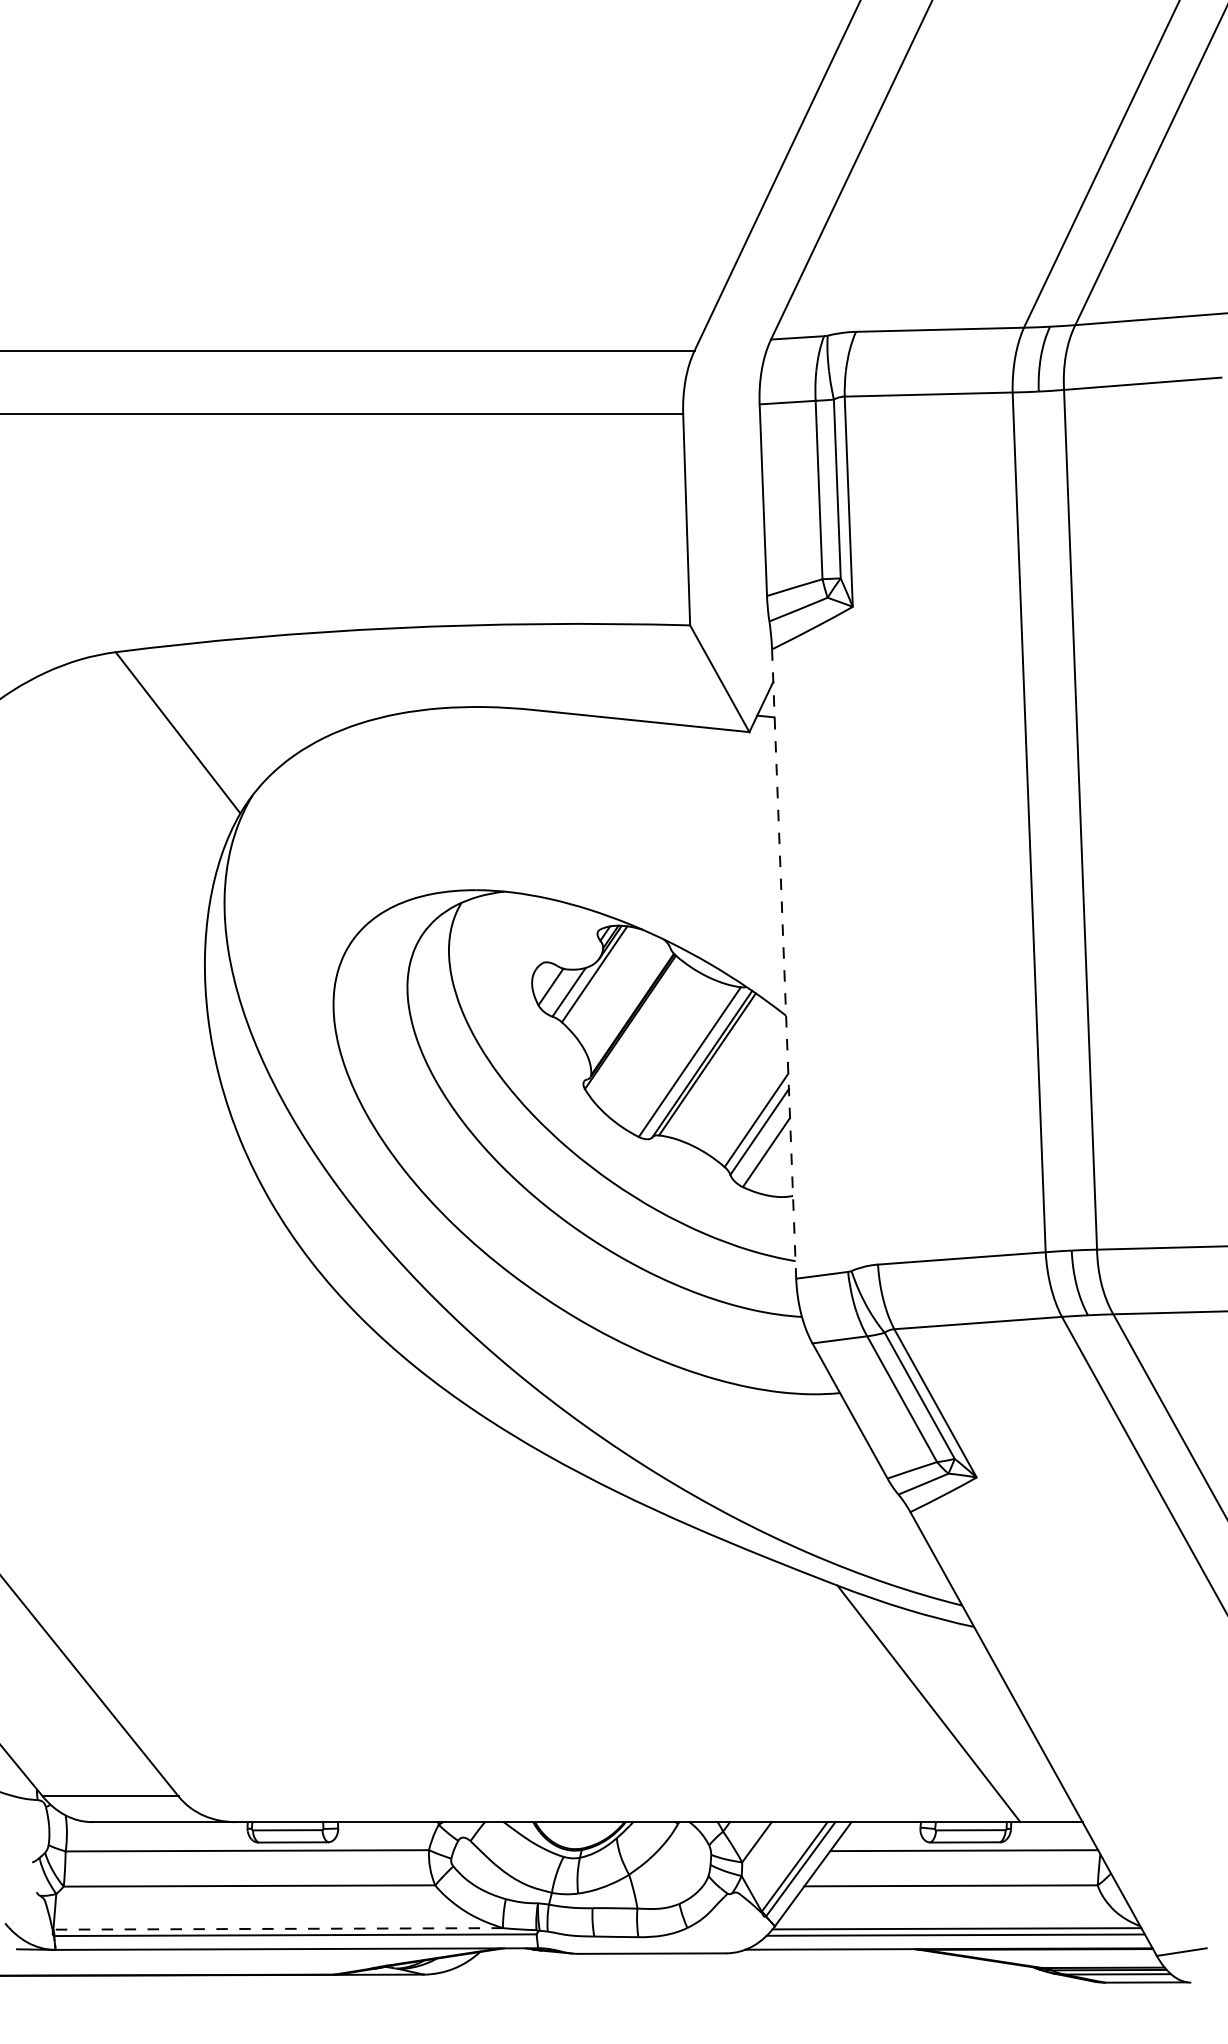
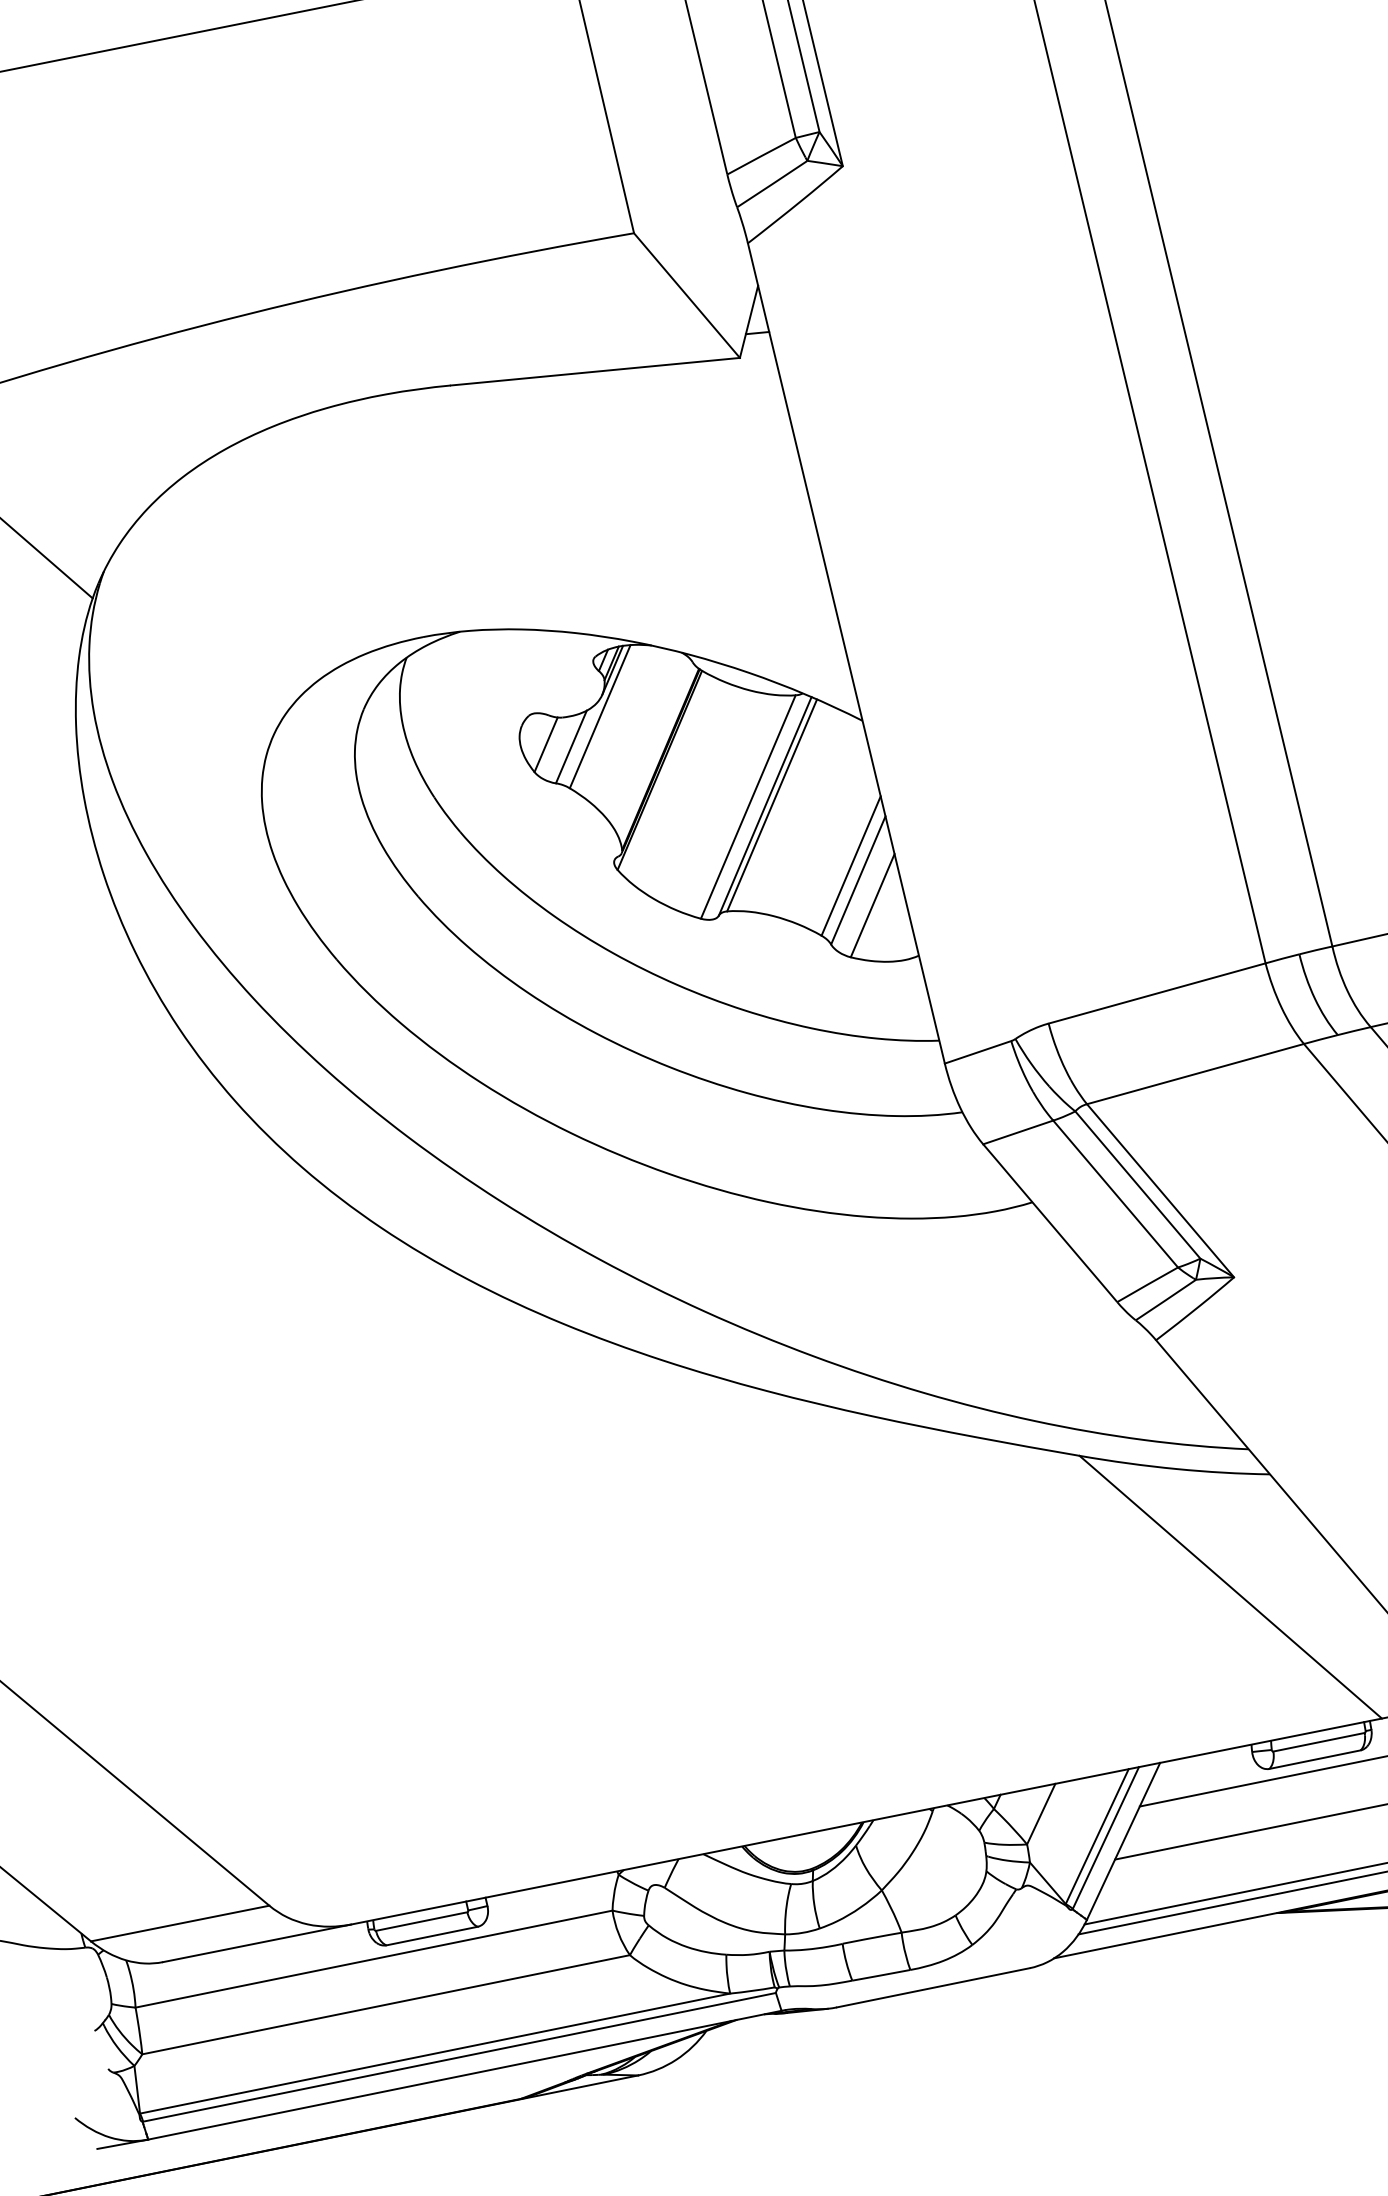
line: (784, 964) -> (846, 653), dashed -> solid
line: (278, 1928) -> (435, 2053), dashed -> solid

